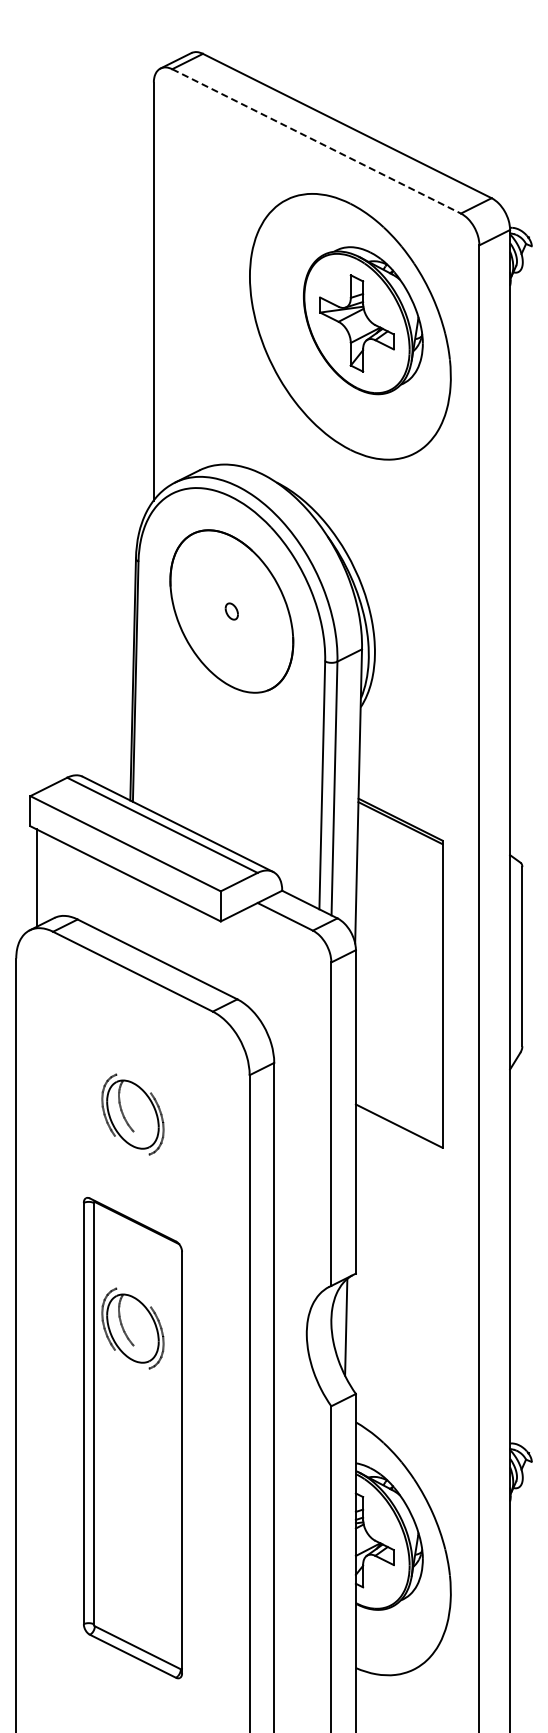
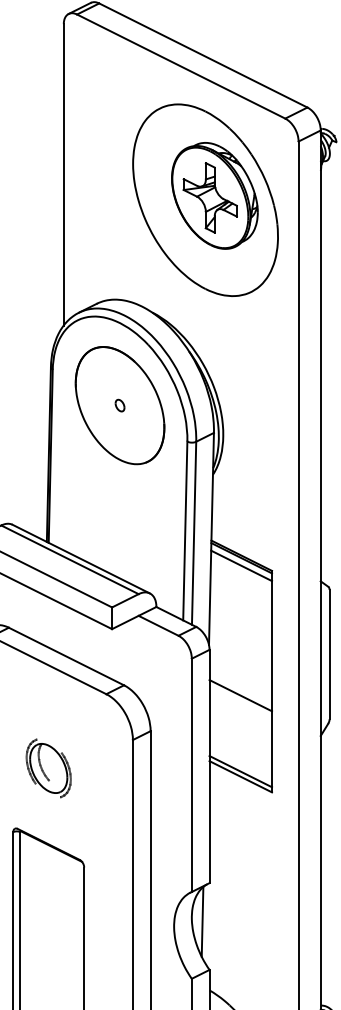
line: (317, 141) -> (181, 66), dashed -> solid
line: (400, 833) -> (241, 565), added
line: (398, 1013) -> (240, 695), added
line: (398, 1118) -> (240, 771), added
part: (132, 1328) -> (48, 922), removed

